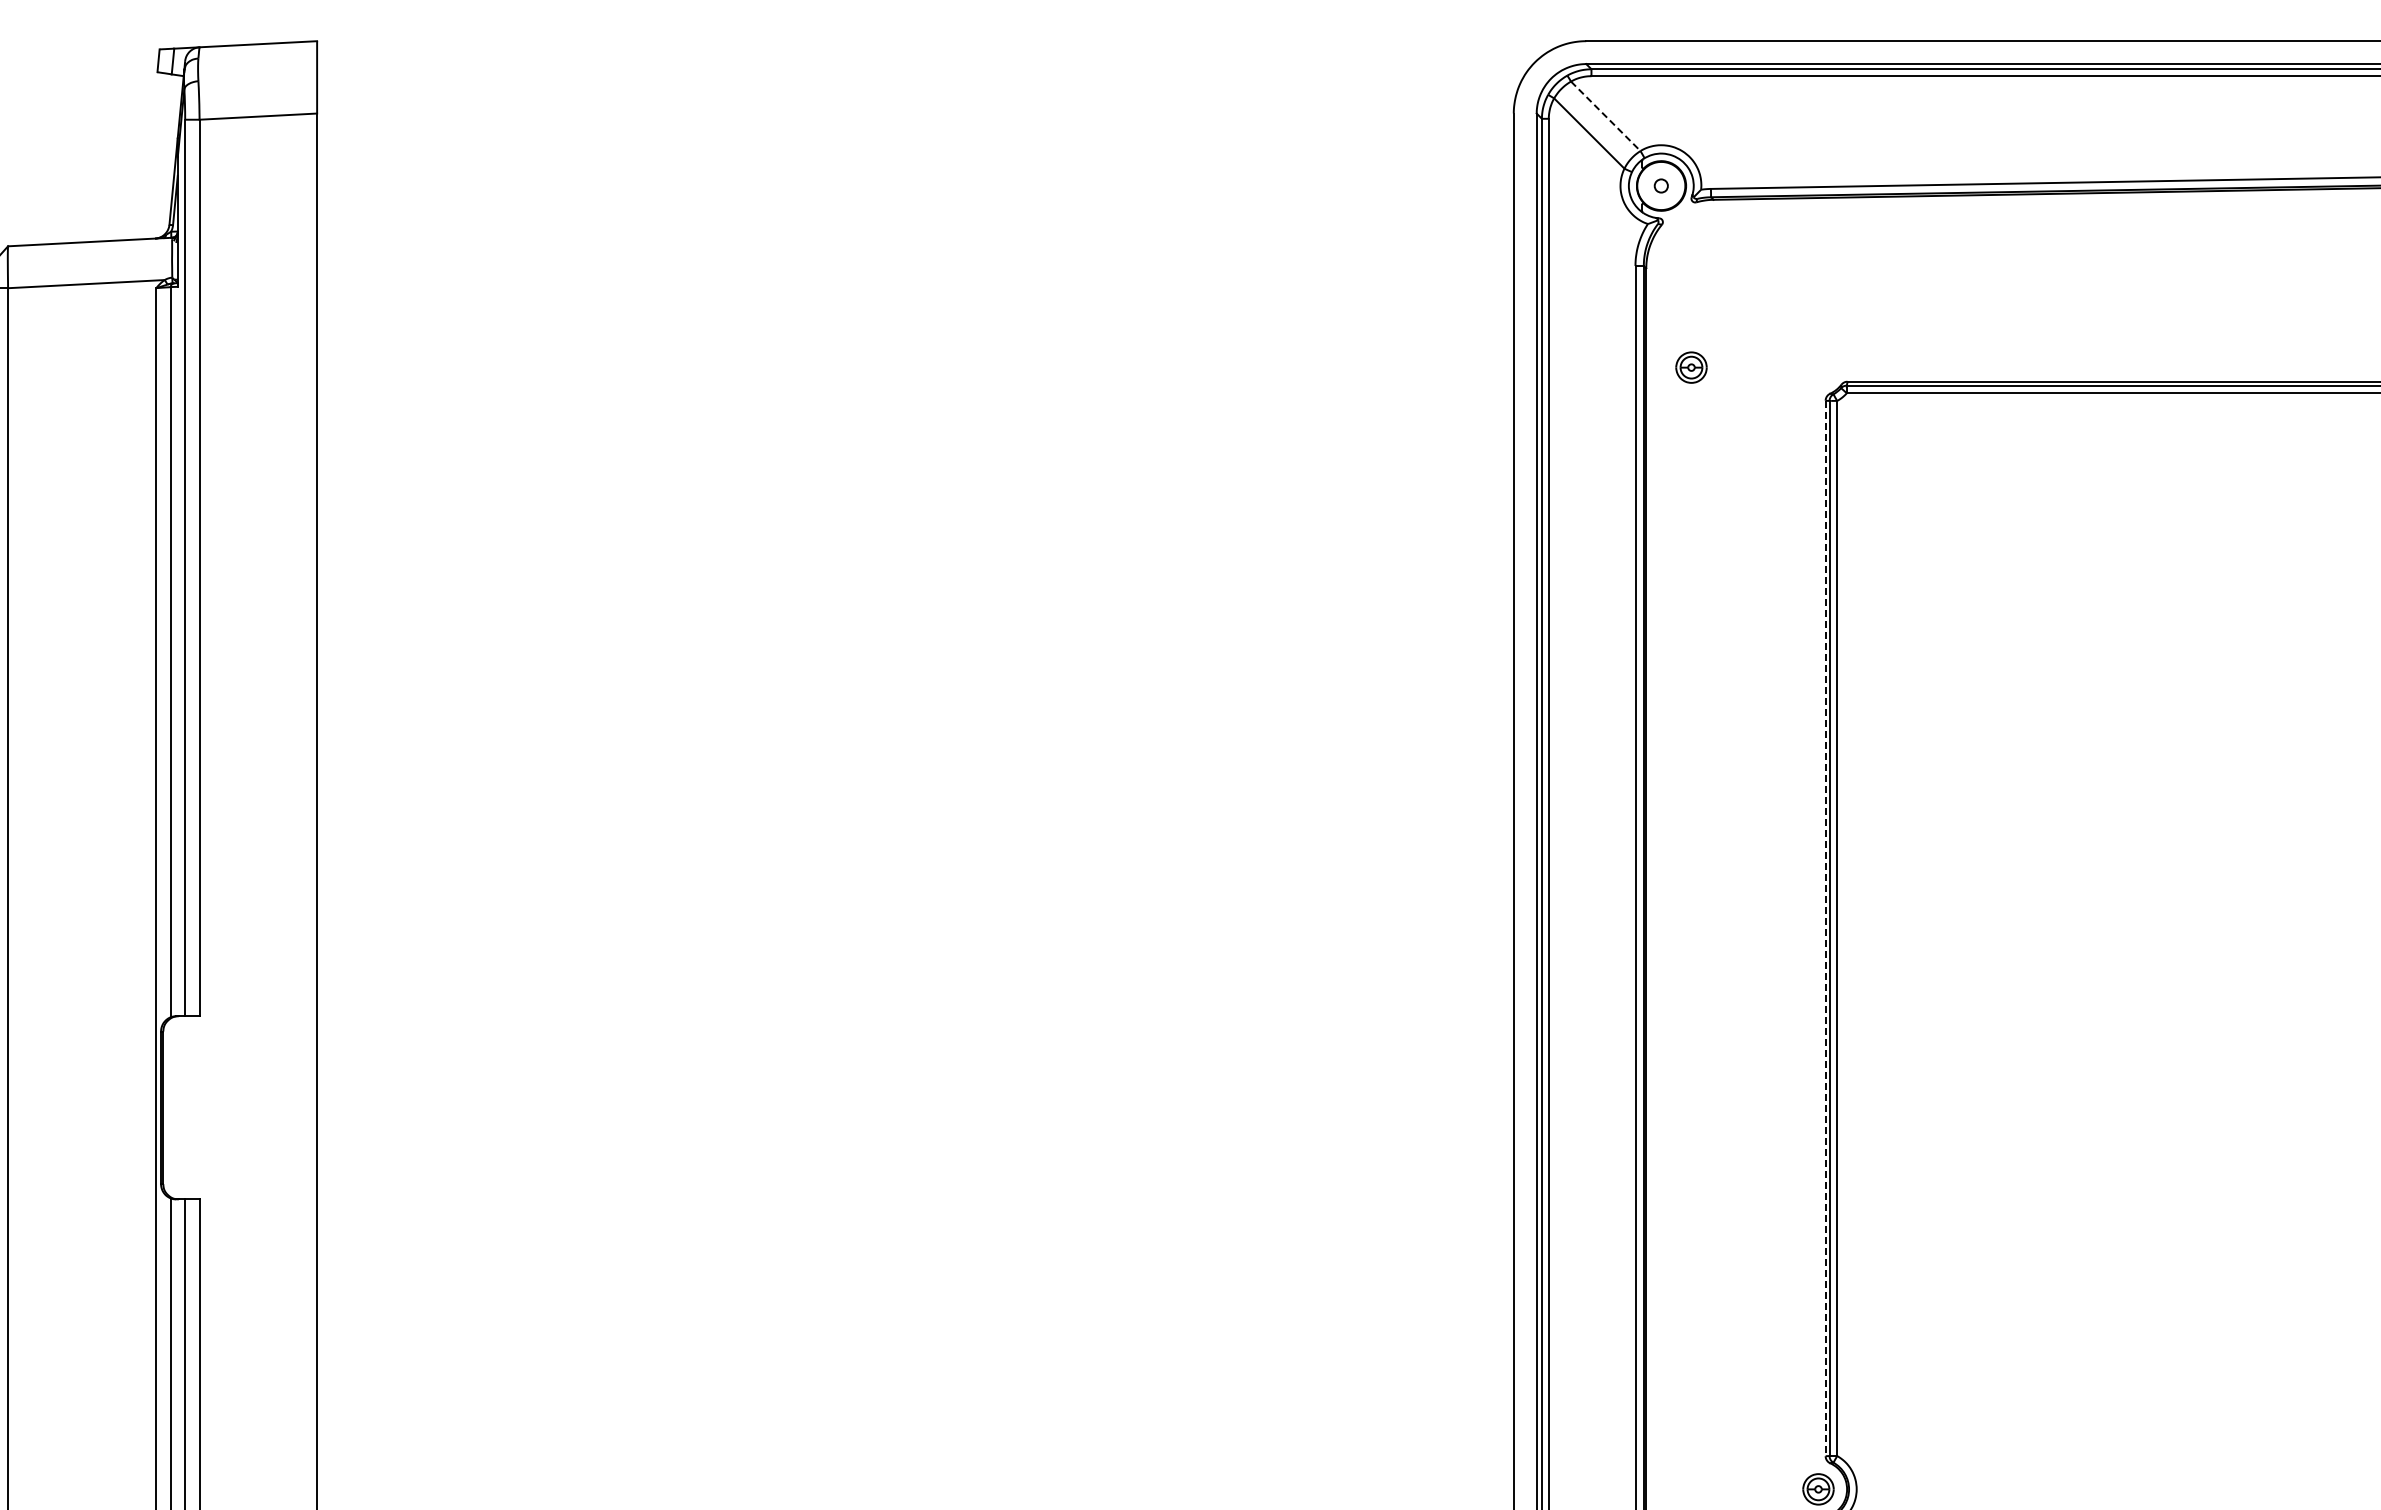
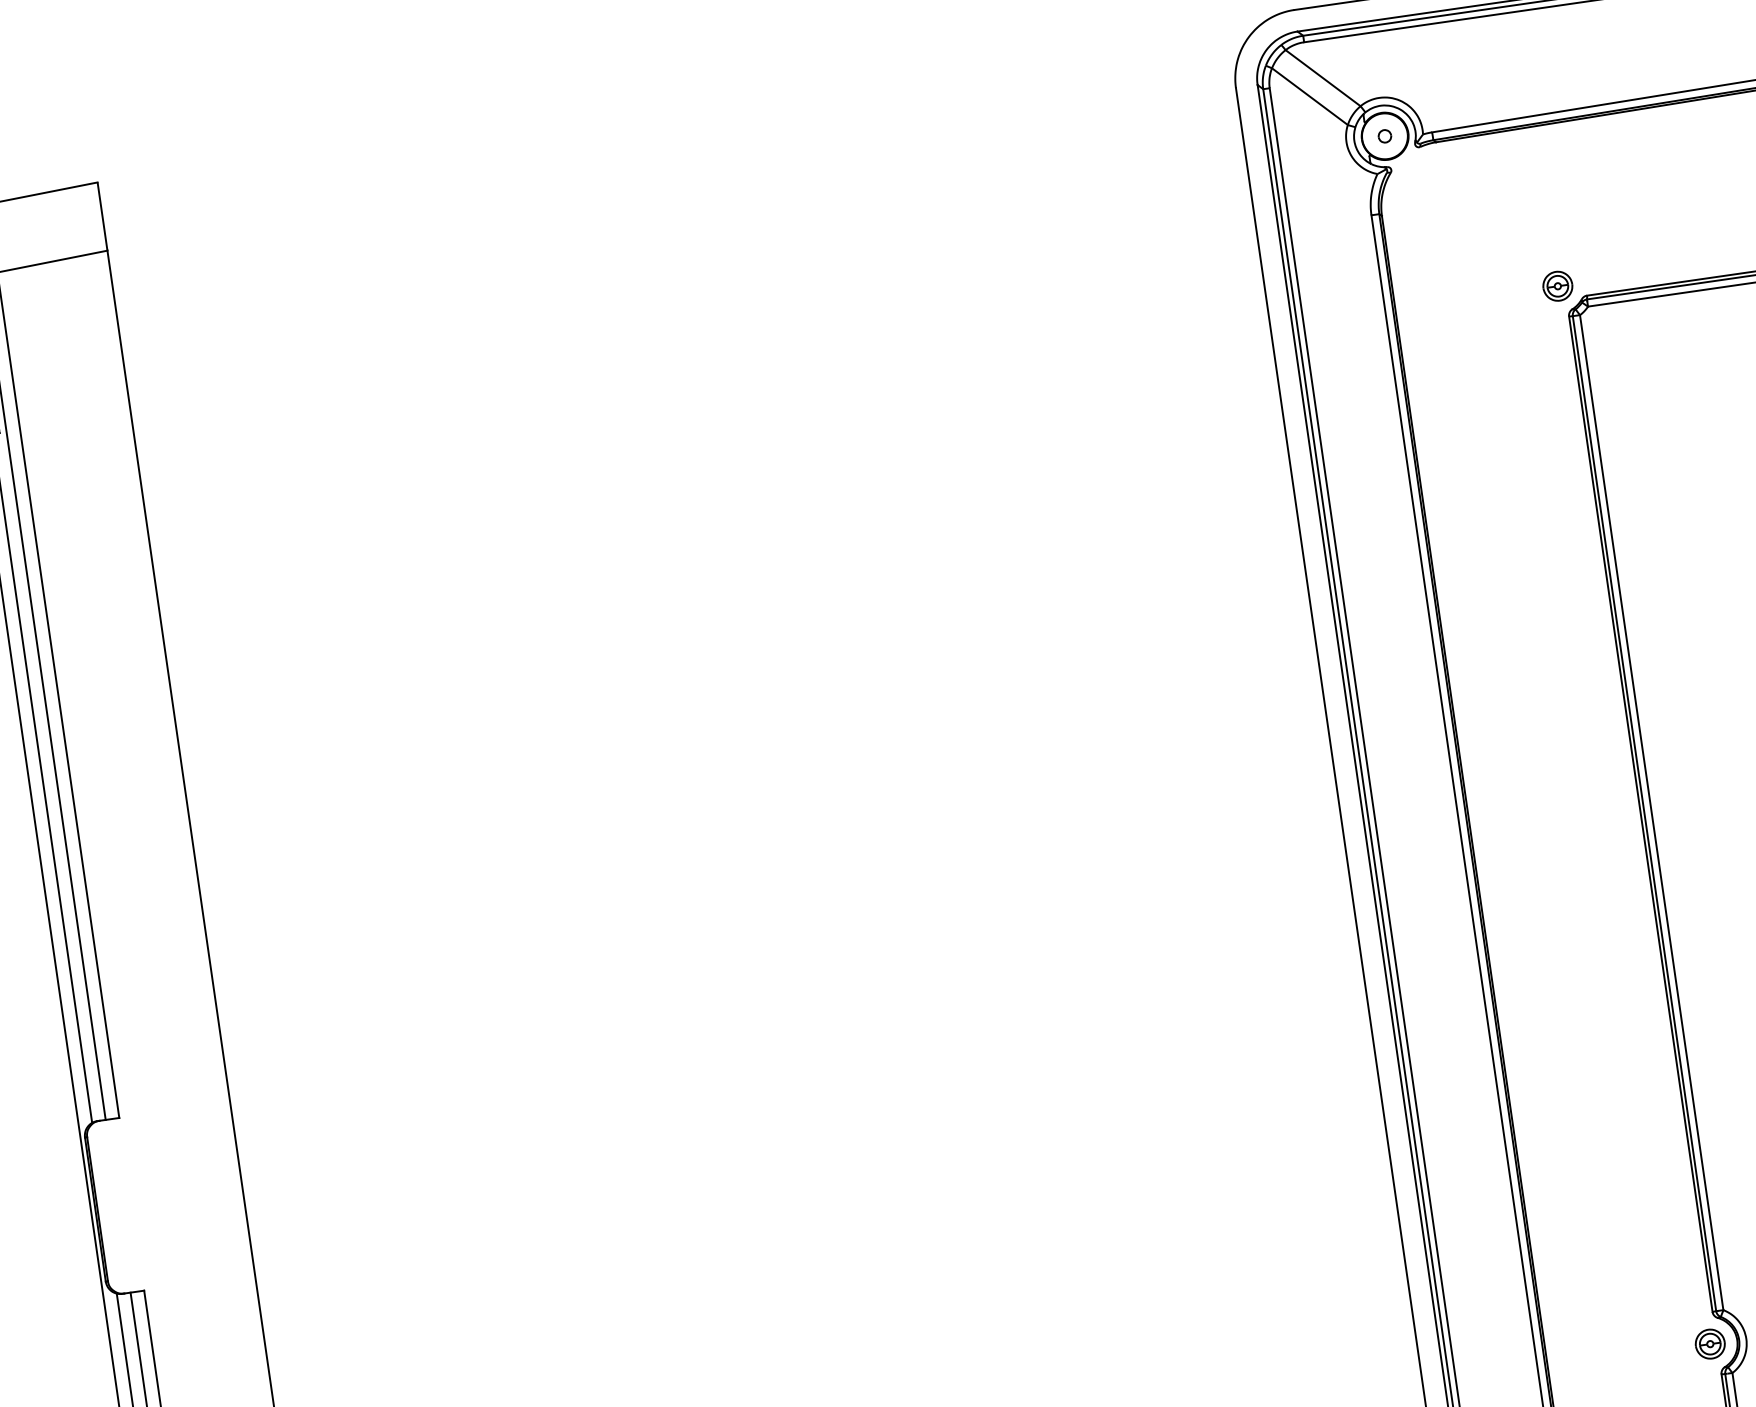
line: (1606, 116) -> (1323, 78), dashed -> solid
part: (1691, 367) -> (1557, 286), moved
line: (1825, 928) -> (1640, 814), dashed -> solid

